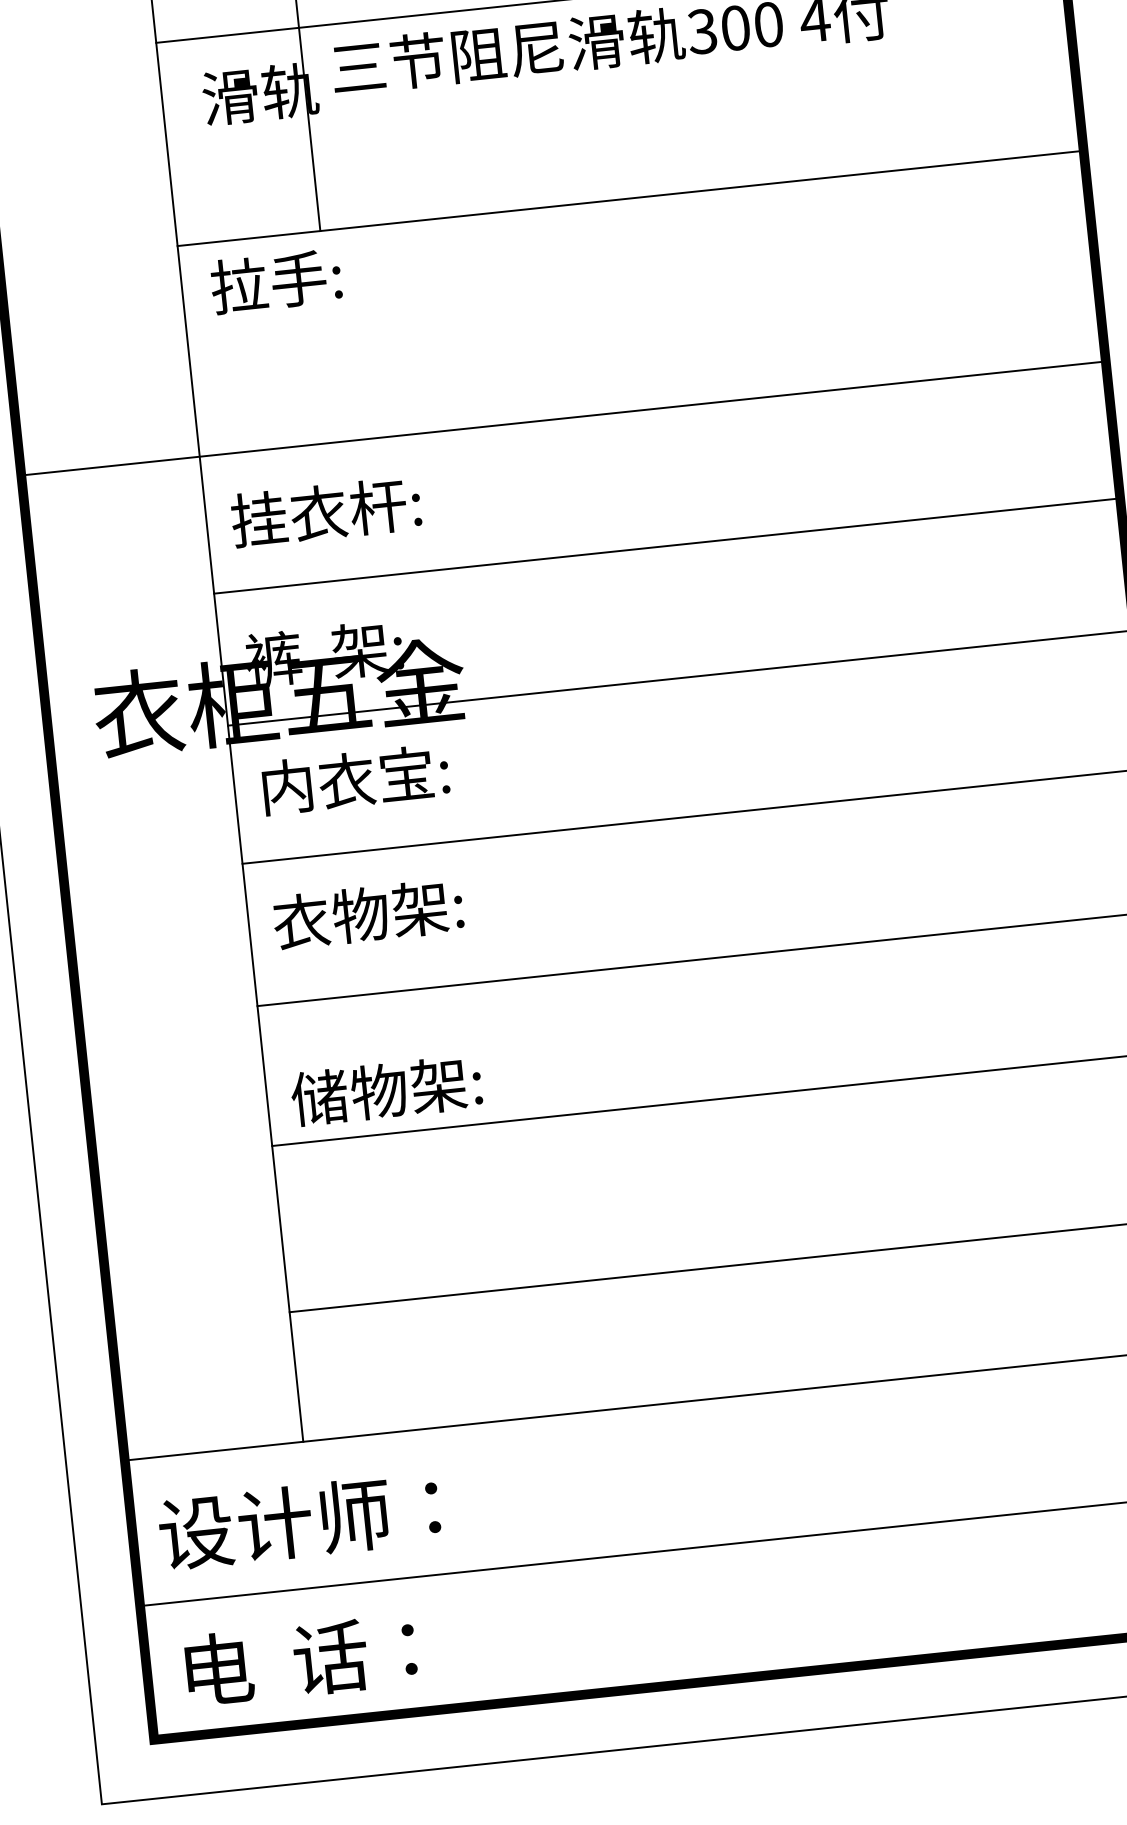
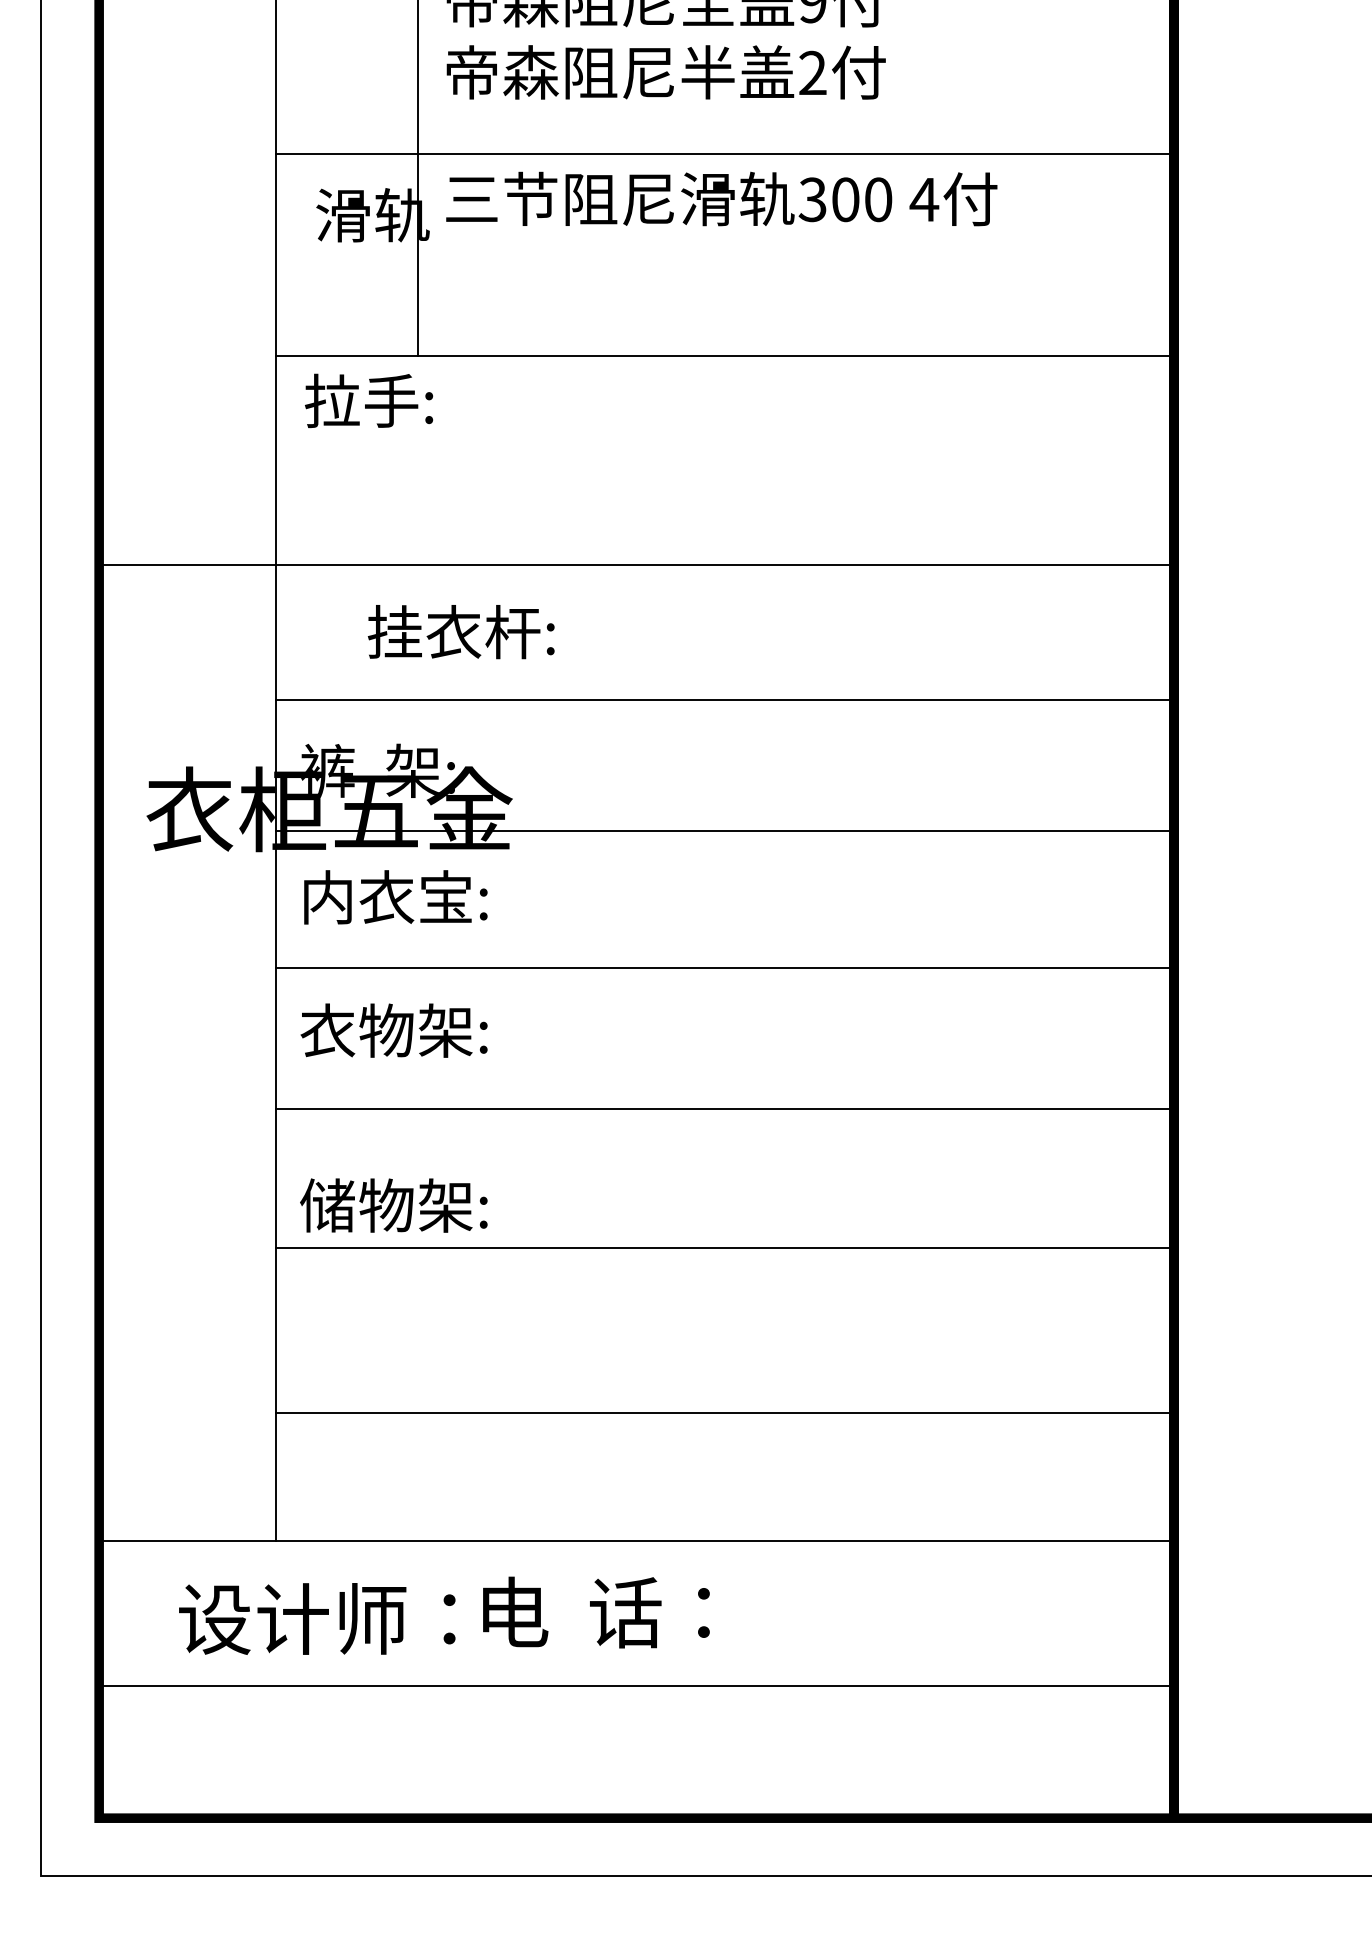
text: (325, 512) -> (460, 632), moved
text: (299, 1520) -> (317, 1618), moved
text: (301, 1660) -> (596, 1612), moved

